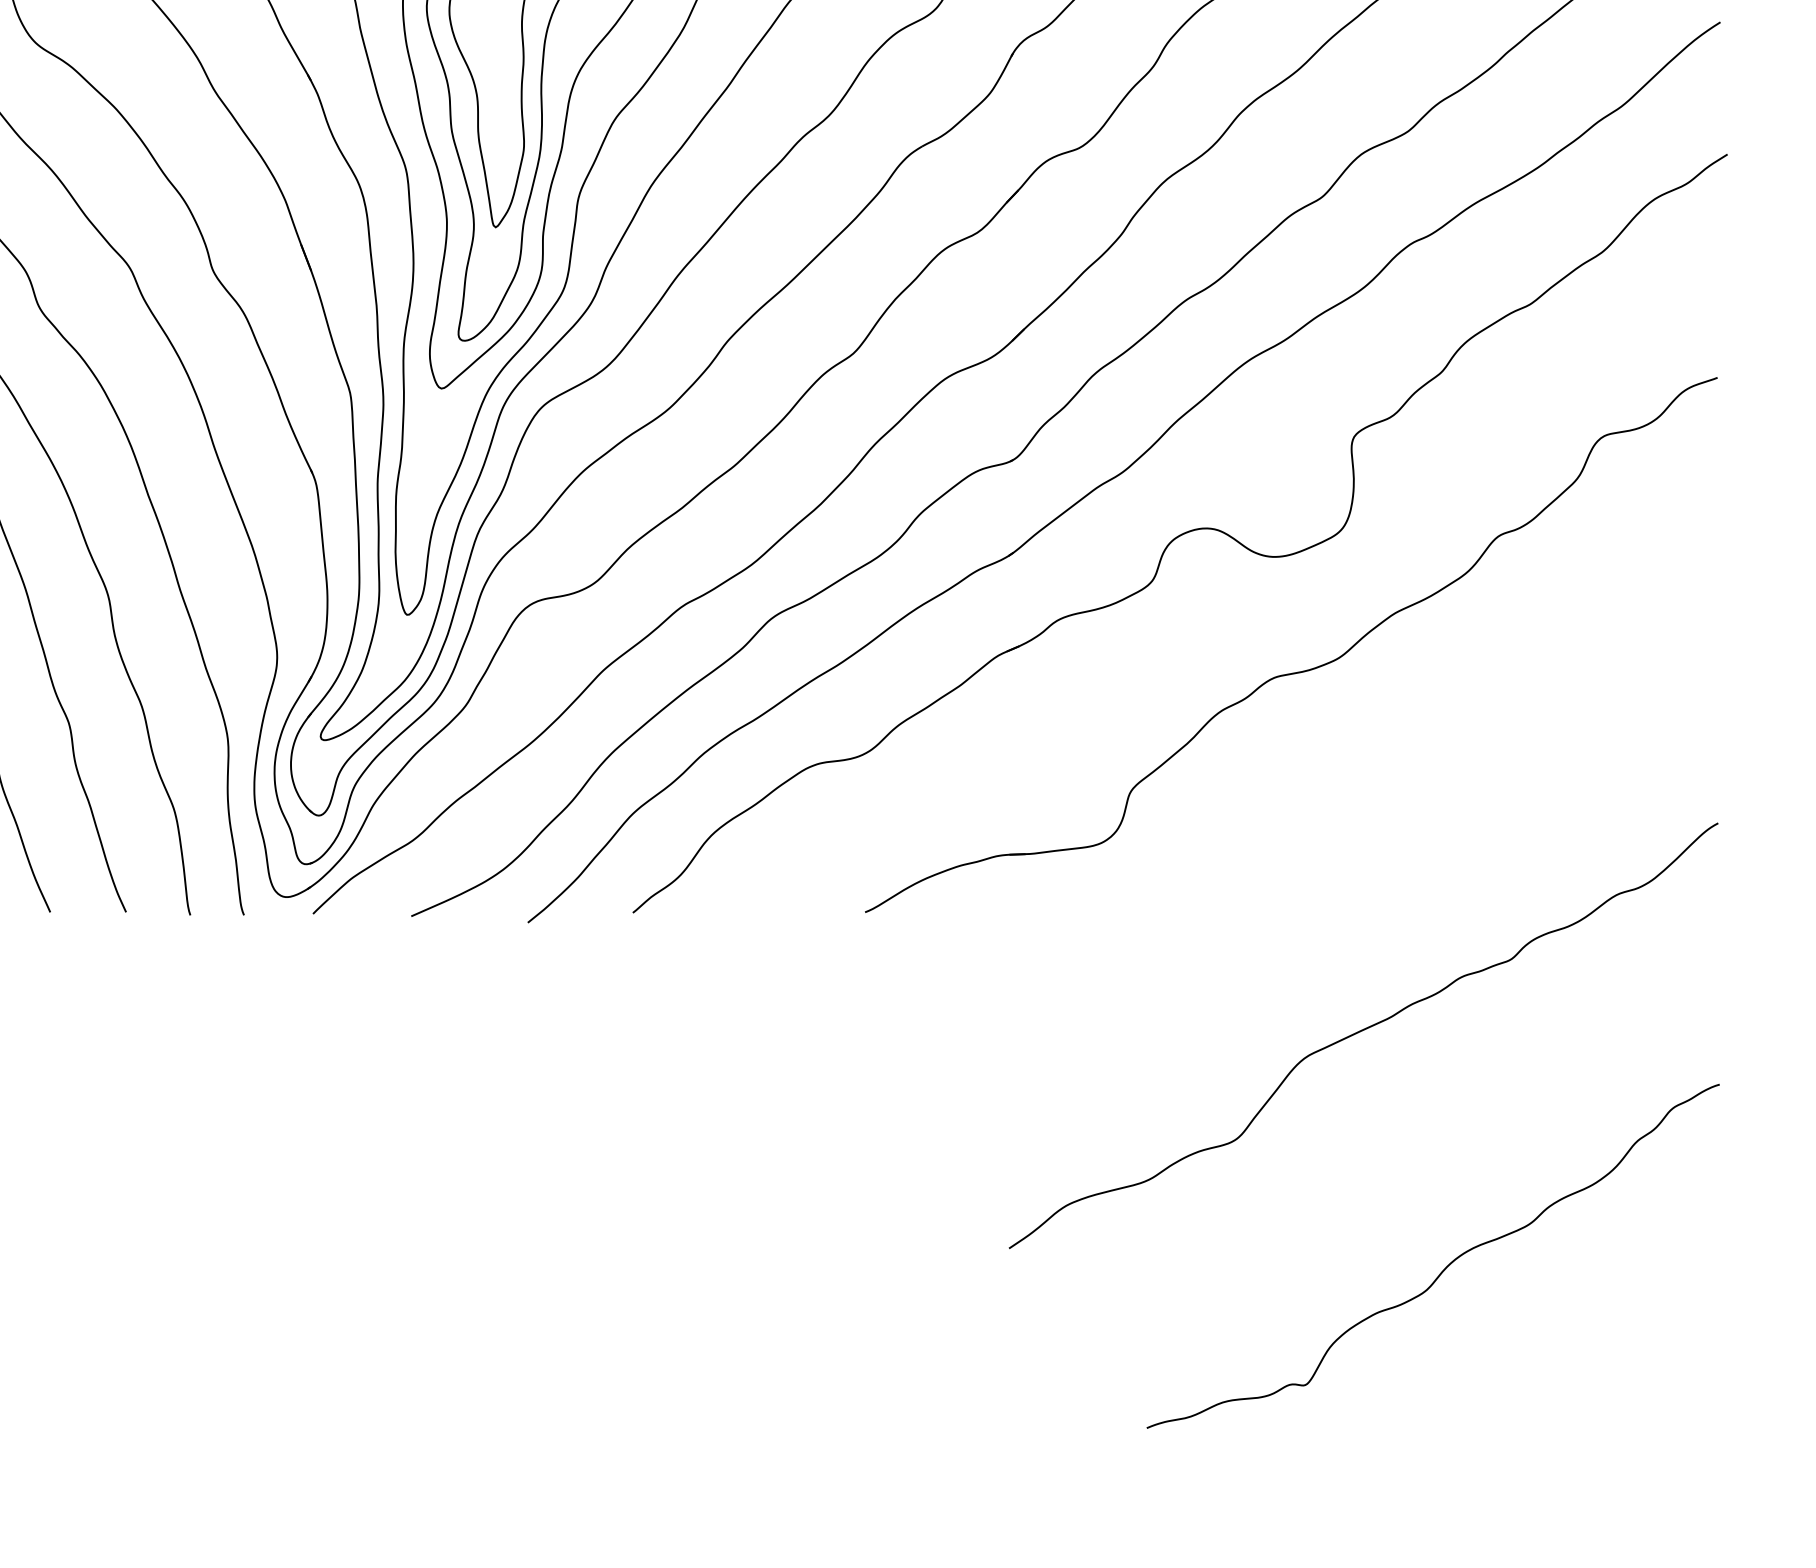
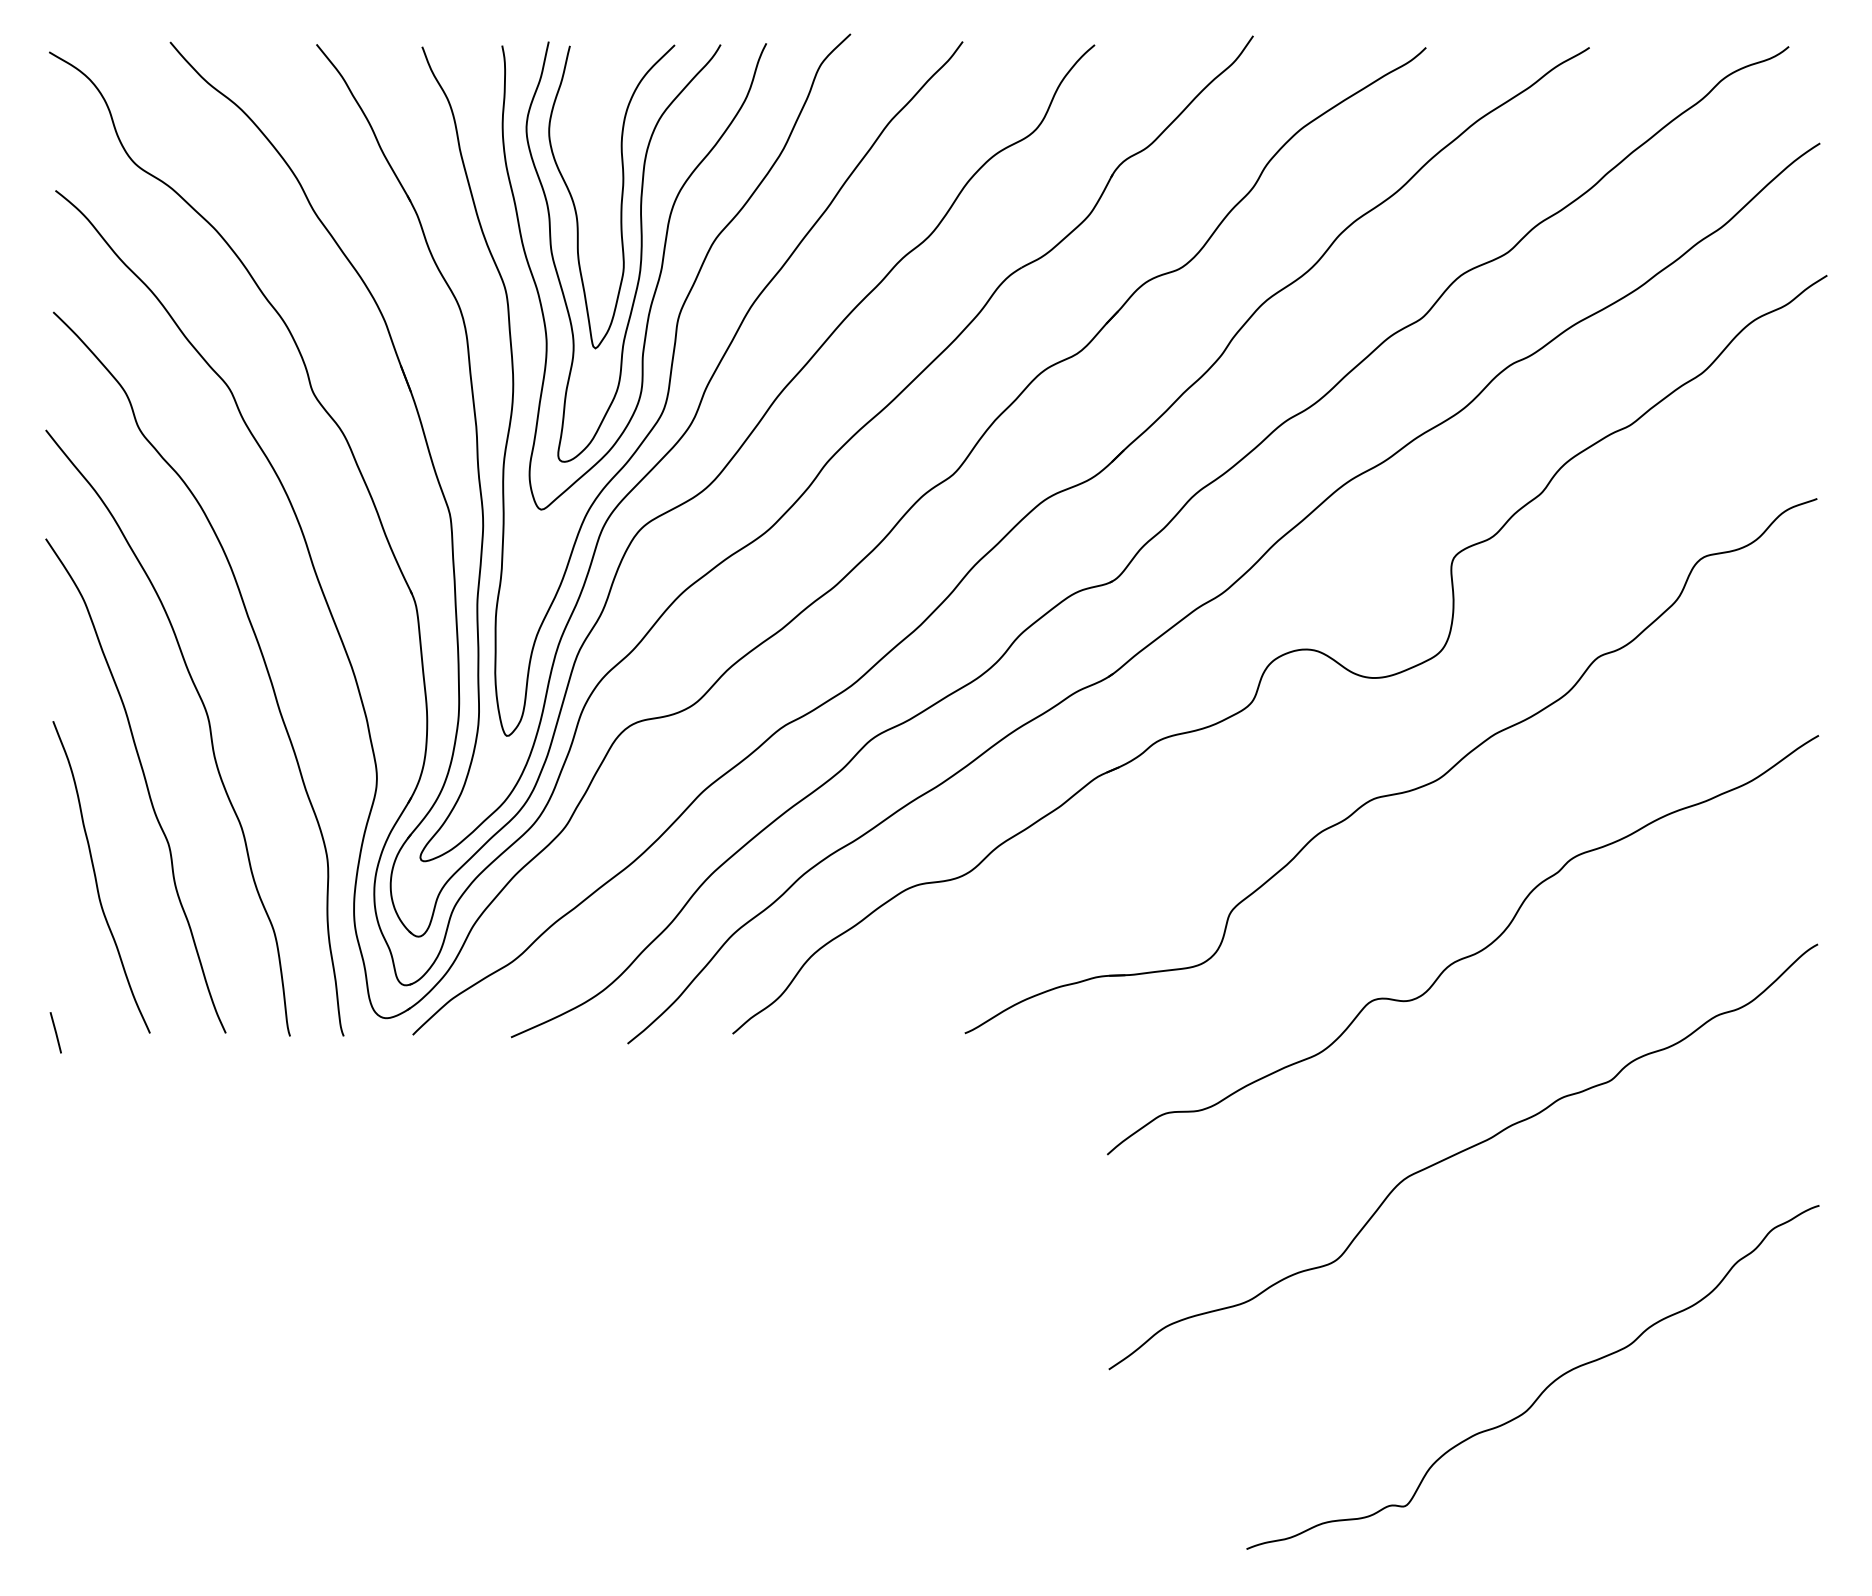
curve: (1368, 834) -> (1468, 955), added

